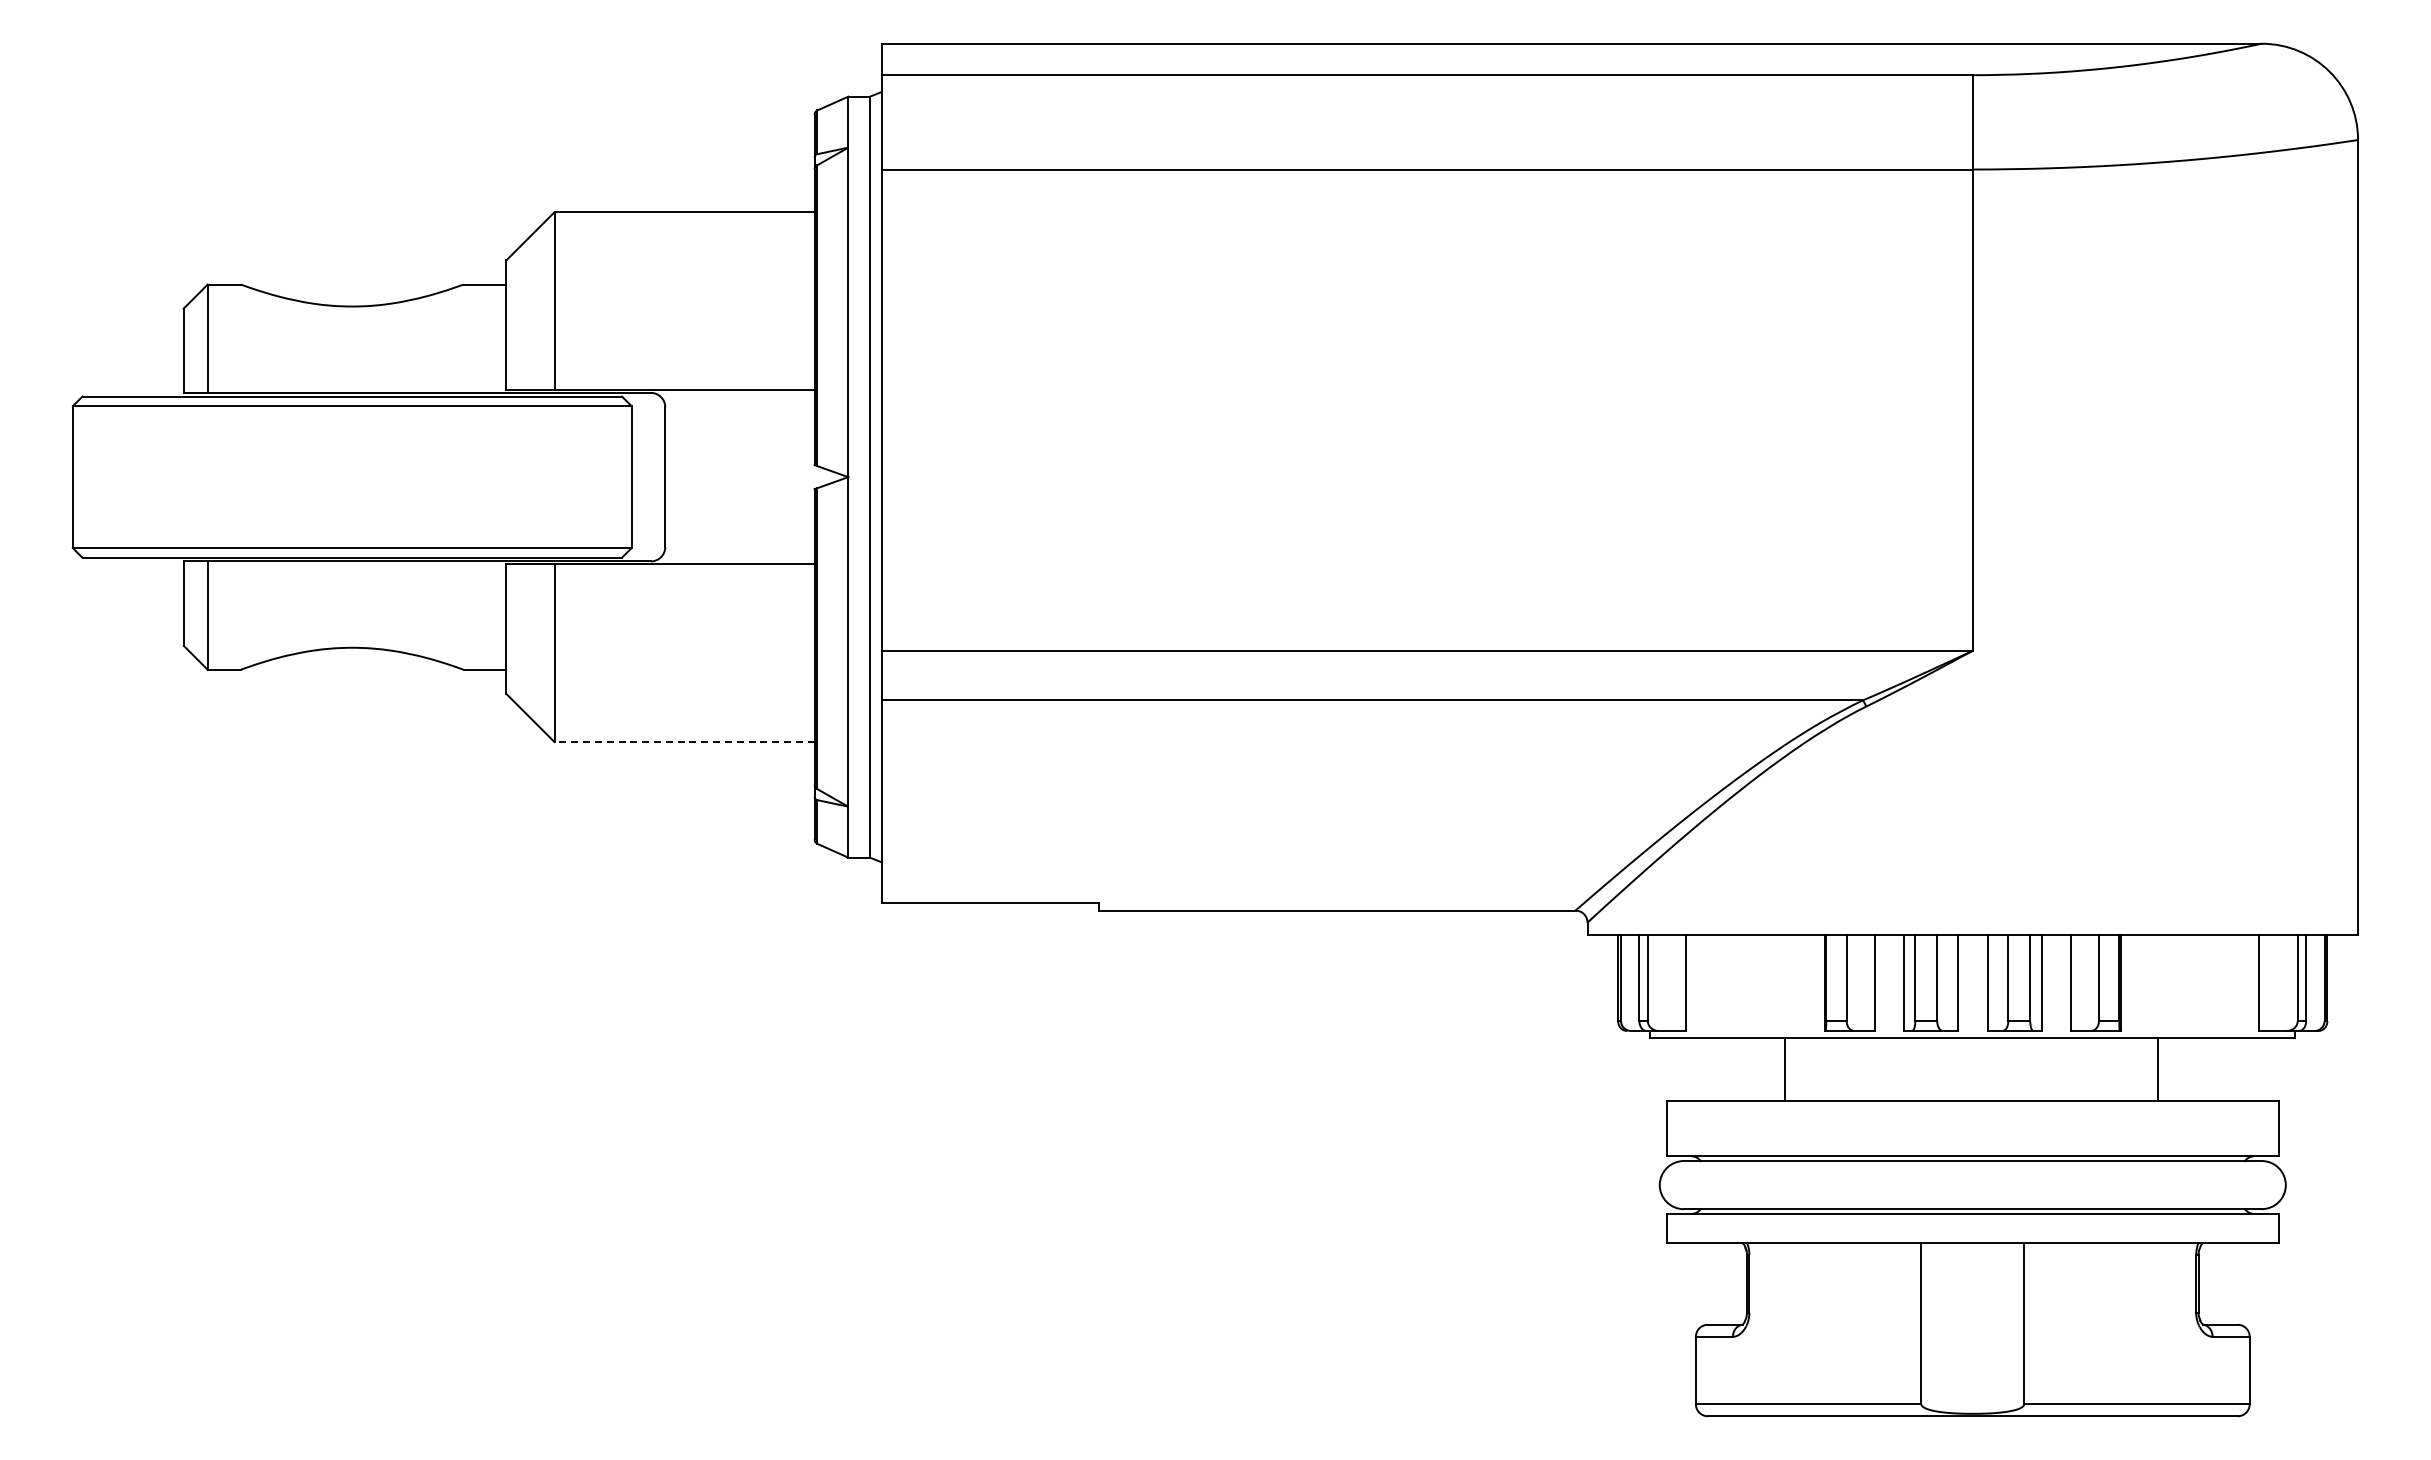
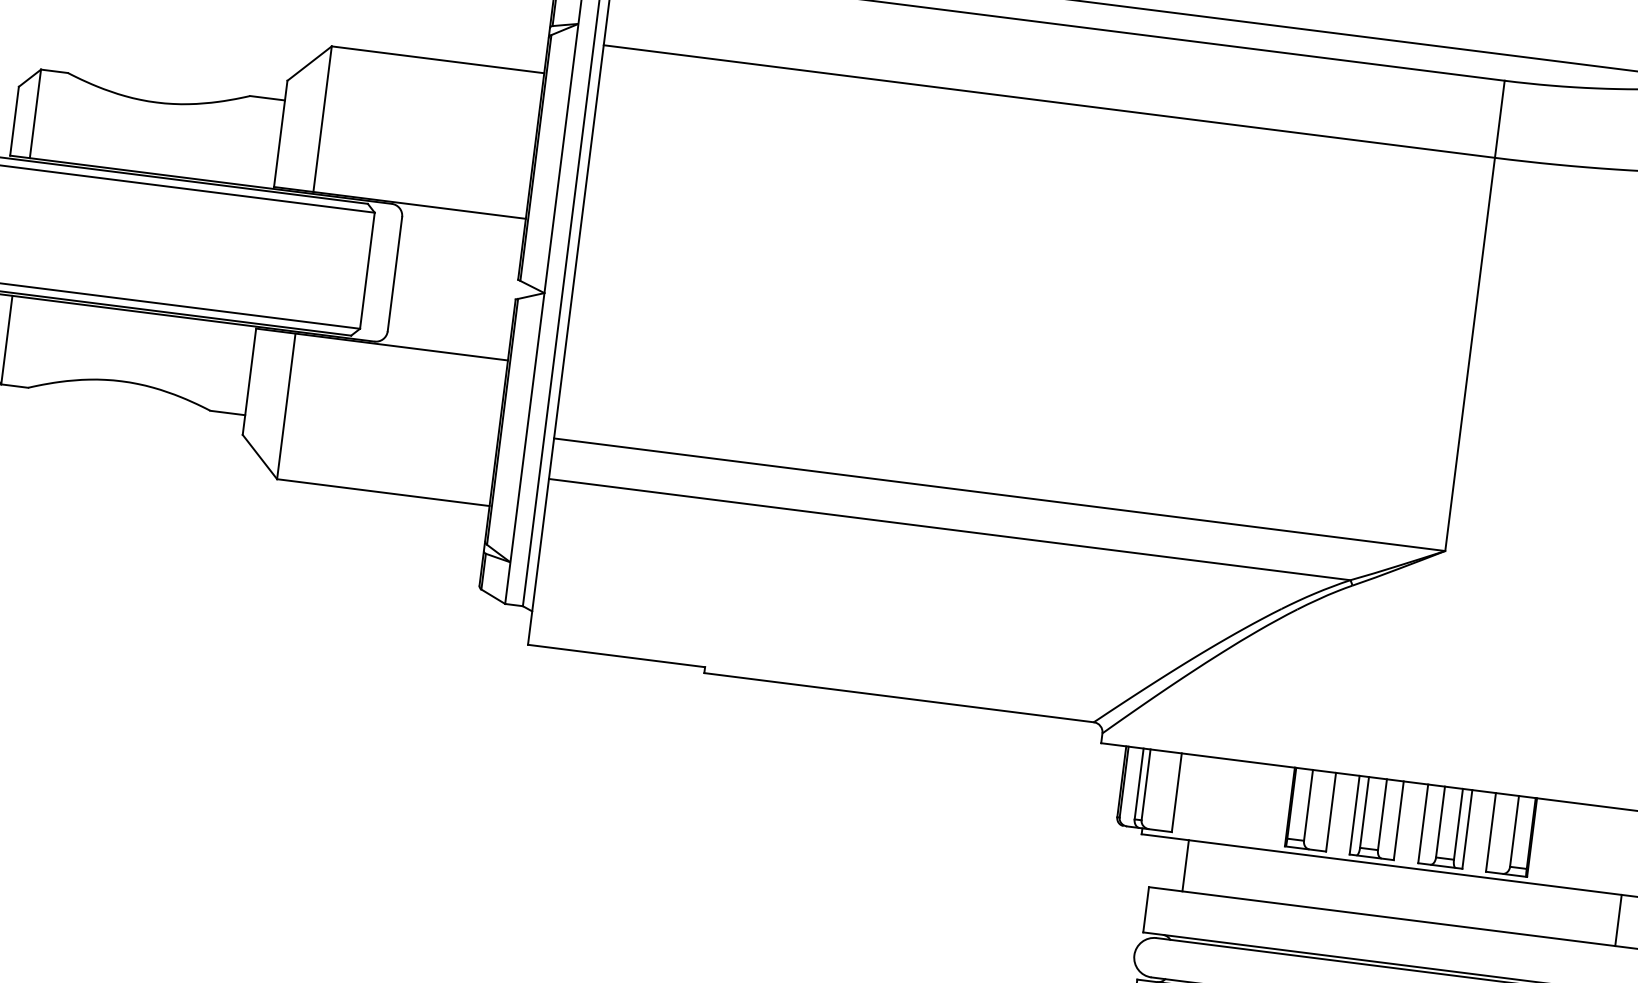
line: (684, 742) -> (383, 492), dashed -> solid
line: (1784, 1069) -> (1185, 865), moved
line: (2157, 1069) -> (1618, 920), moved

